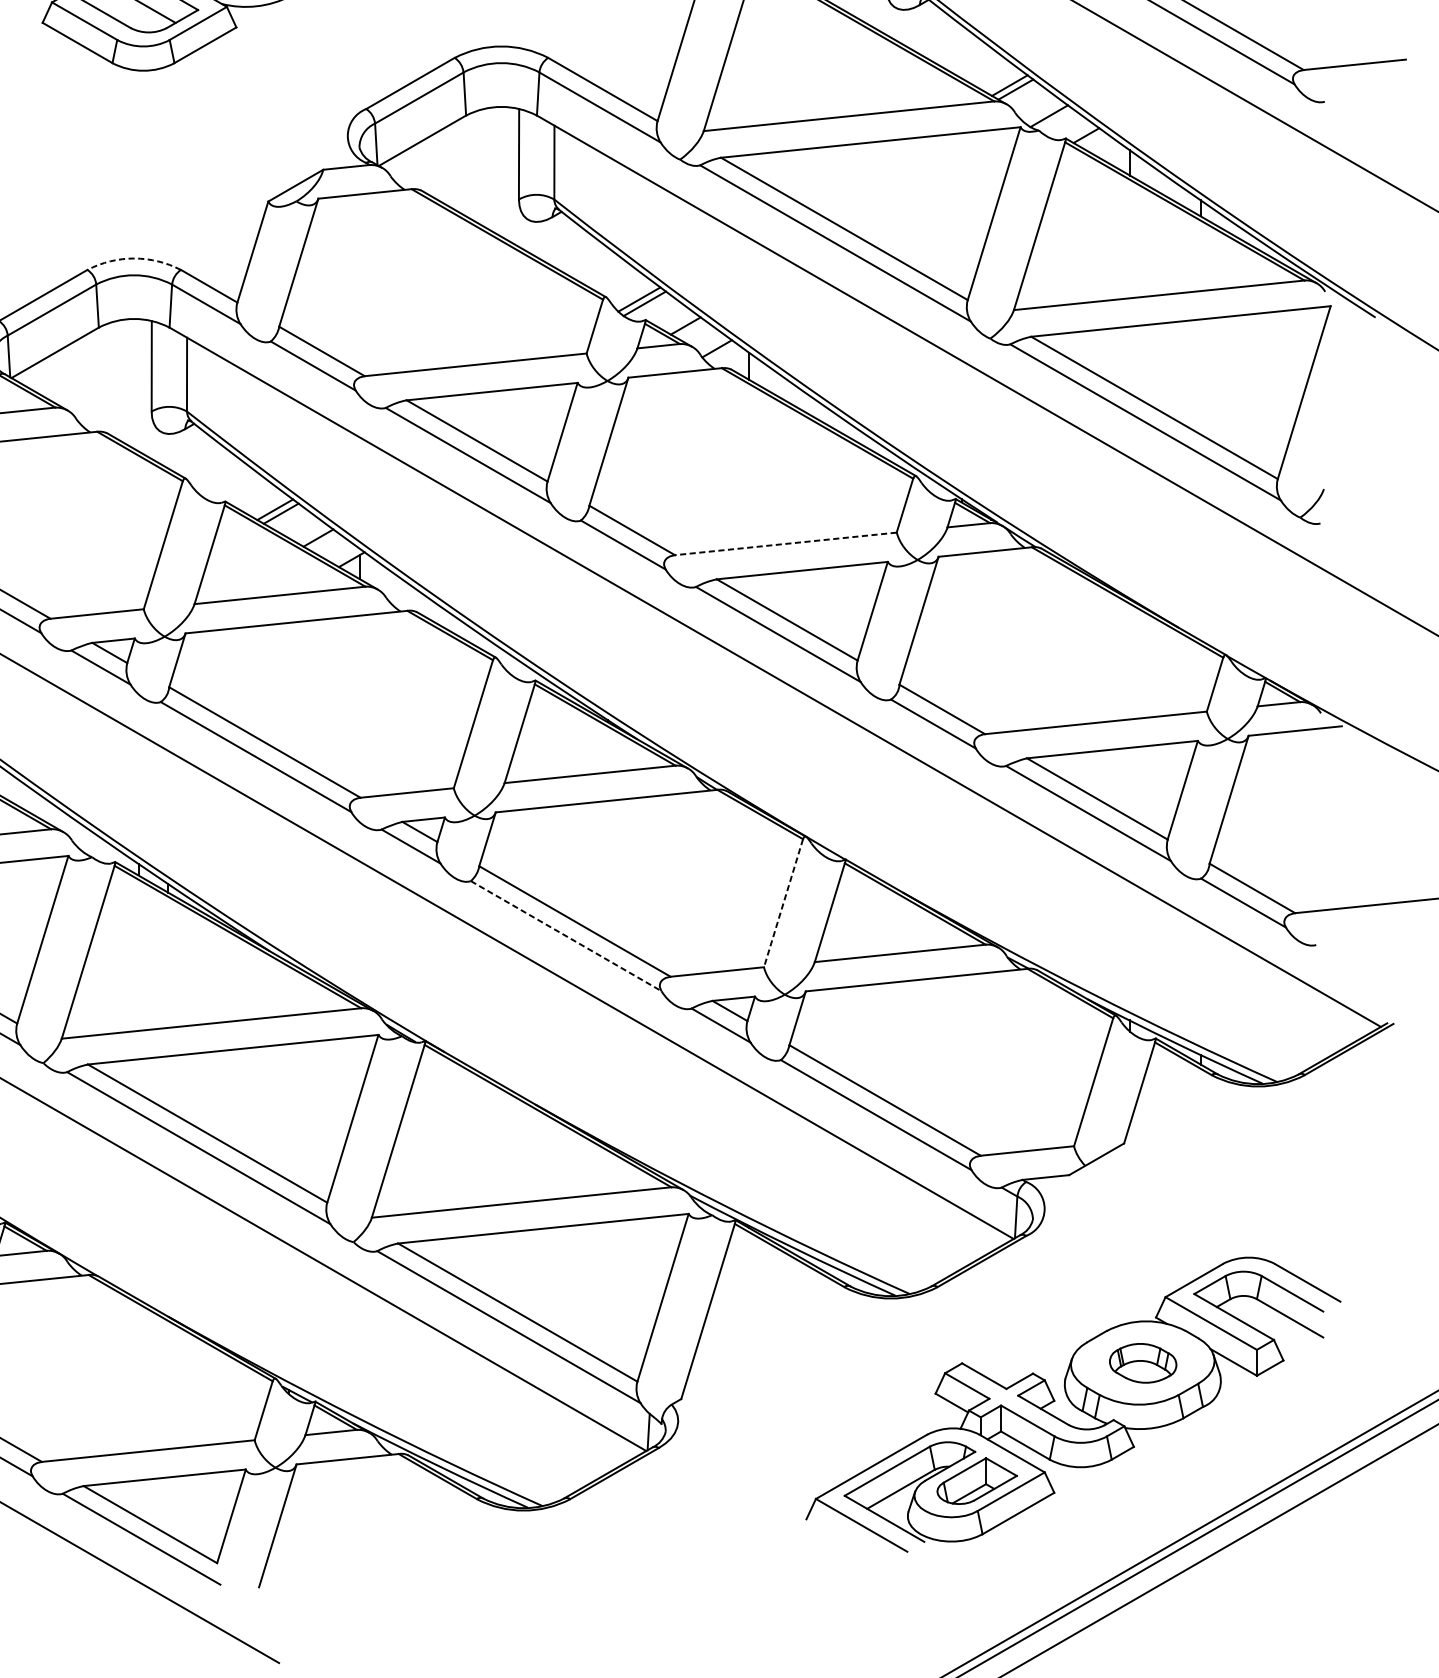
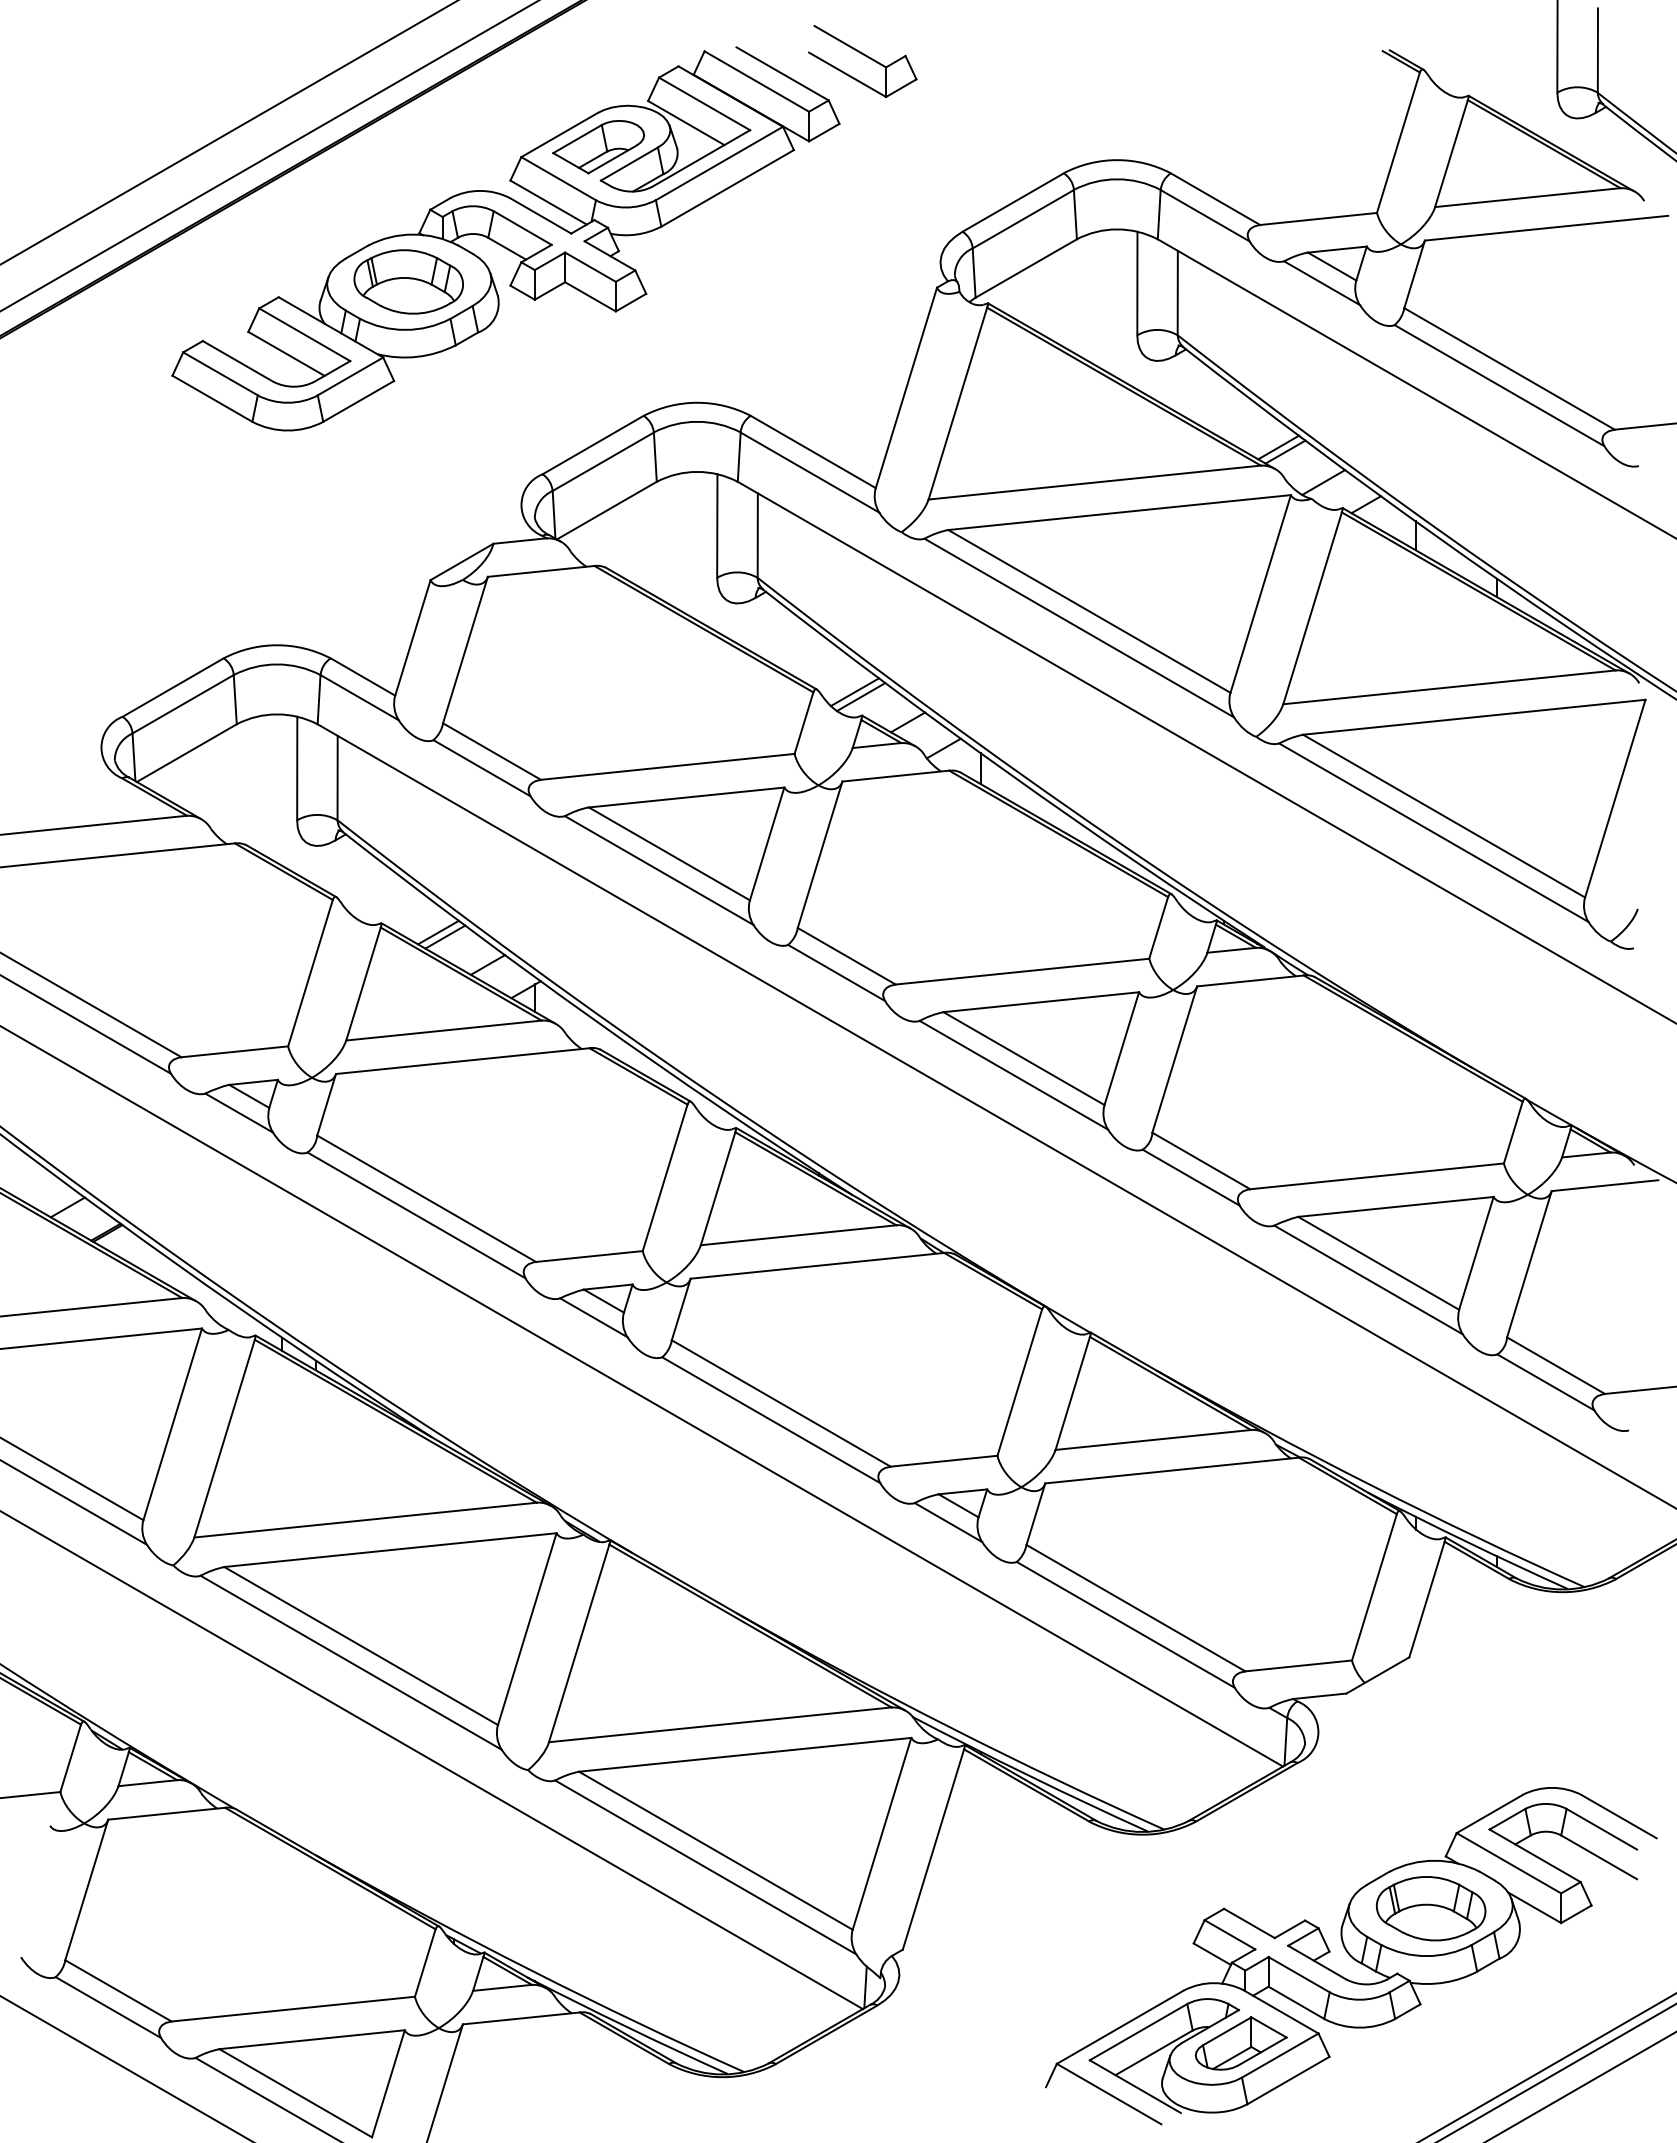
arc: (134, 258) -> (277, 645), dashed -> solid
line: (785, 543) -> (1021, 971), dashed -> solid
line: (783, 903) -> (1019, 1382), dashed -> solid
line: (566, 936) -> (771, 1420), dashed -> solid
part: (1142, 1363) -> (1430, 1908), size x1.43

